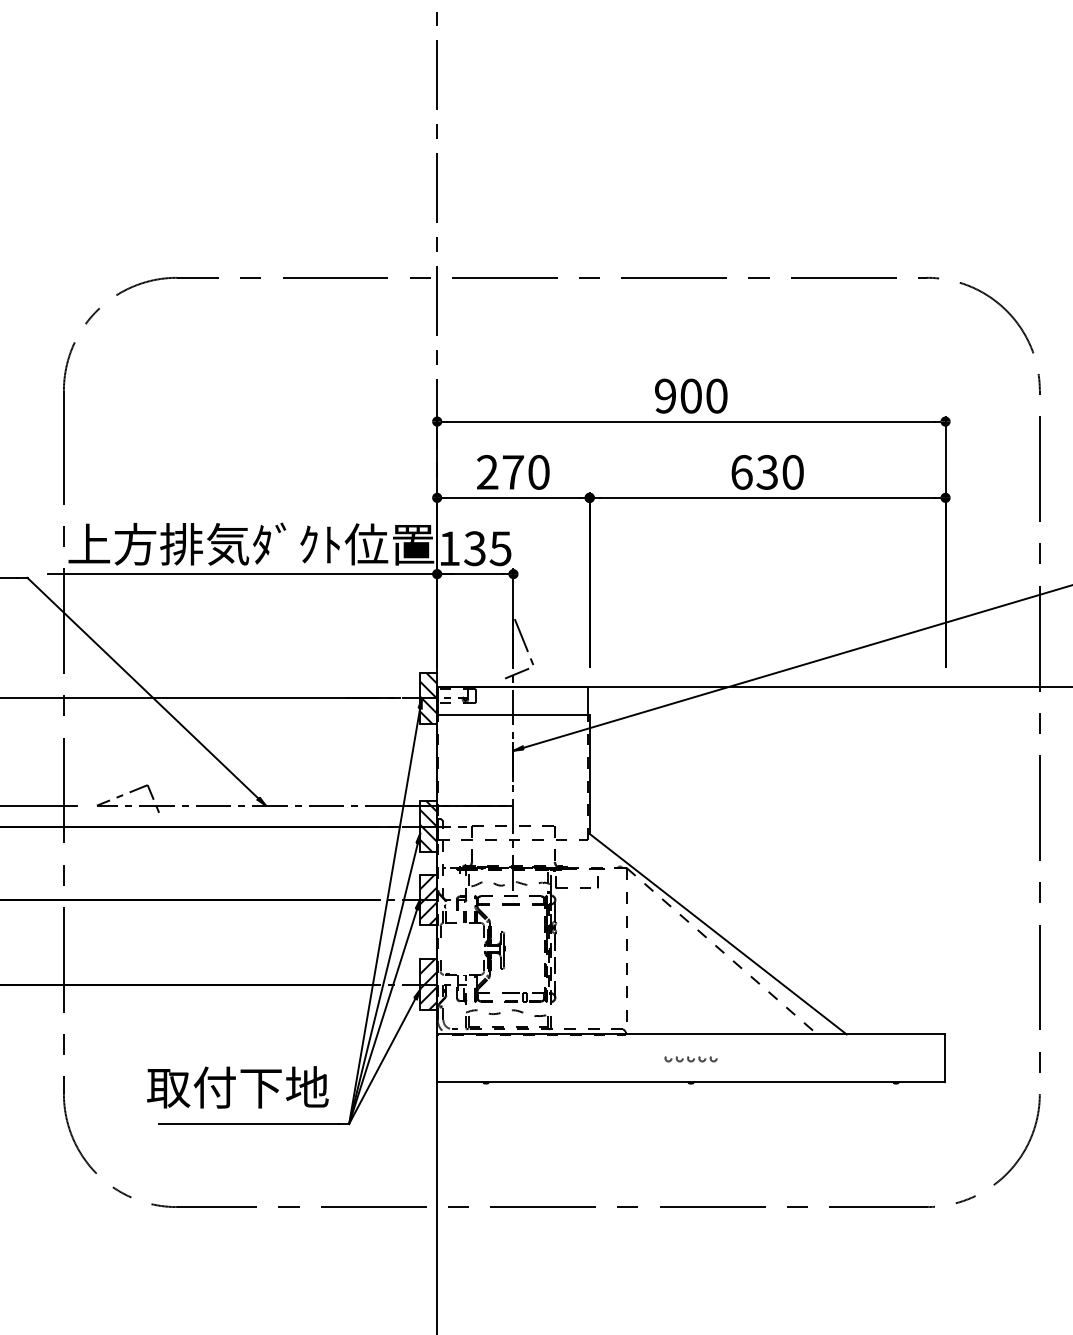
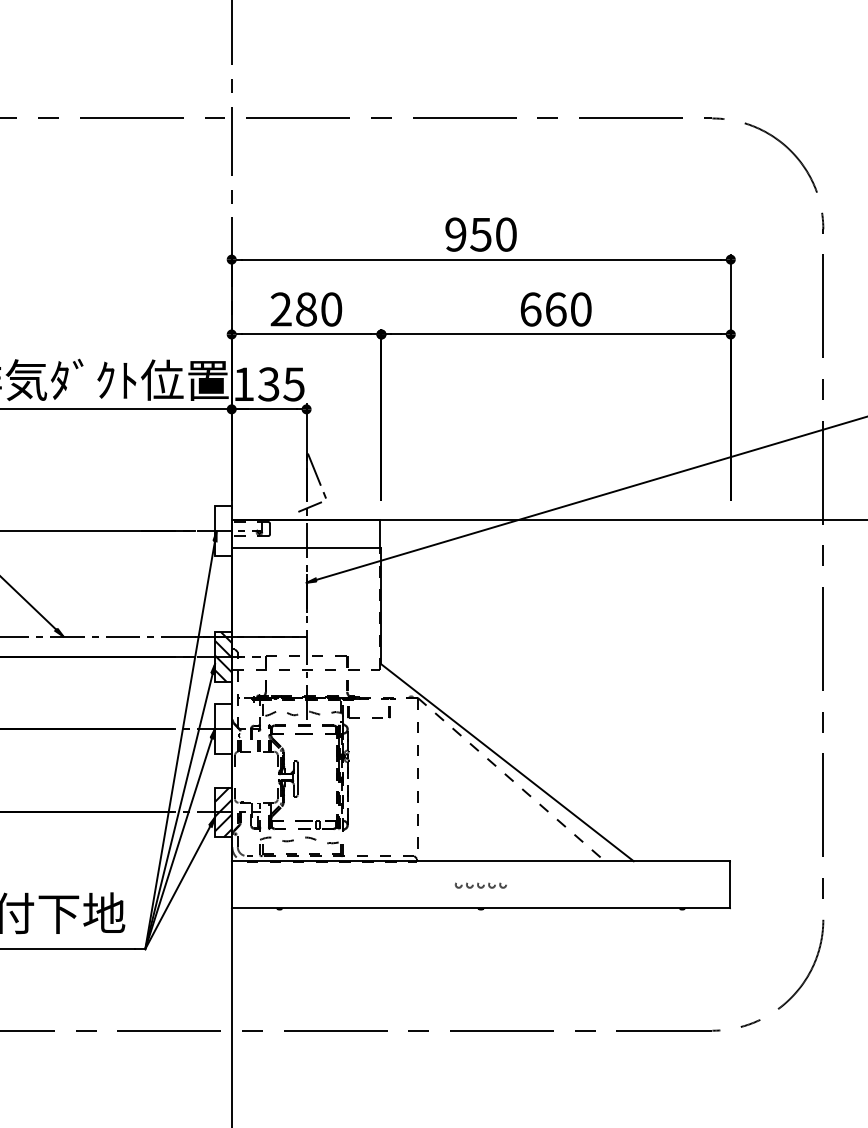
text: (690, 395) -> (480, 234), 900 -> 950
text: (513, 472) -> (306, 309), 270 -> 280
text: (767, 472) -> (555, 309), 630 -> 660
hatch: (428, 697) -> (223, 530), removed
hatch: (428, 899) -> (223, 728), removed

